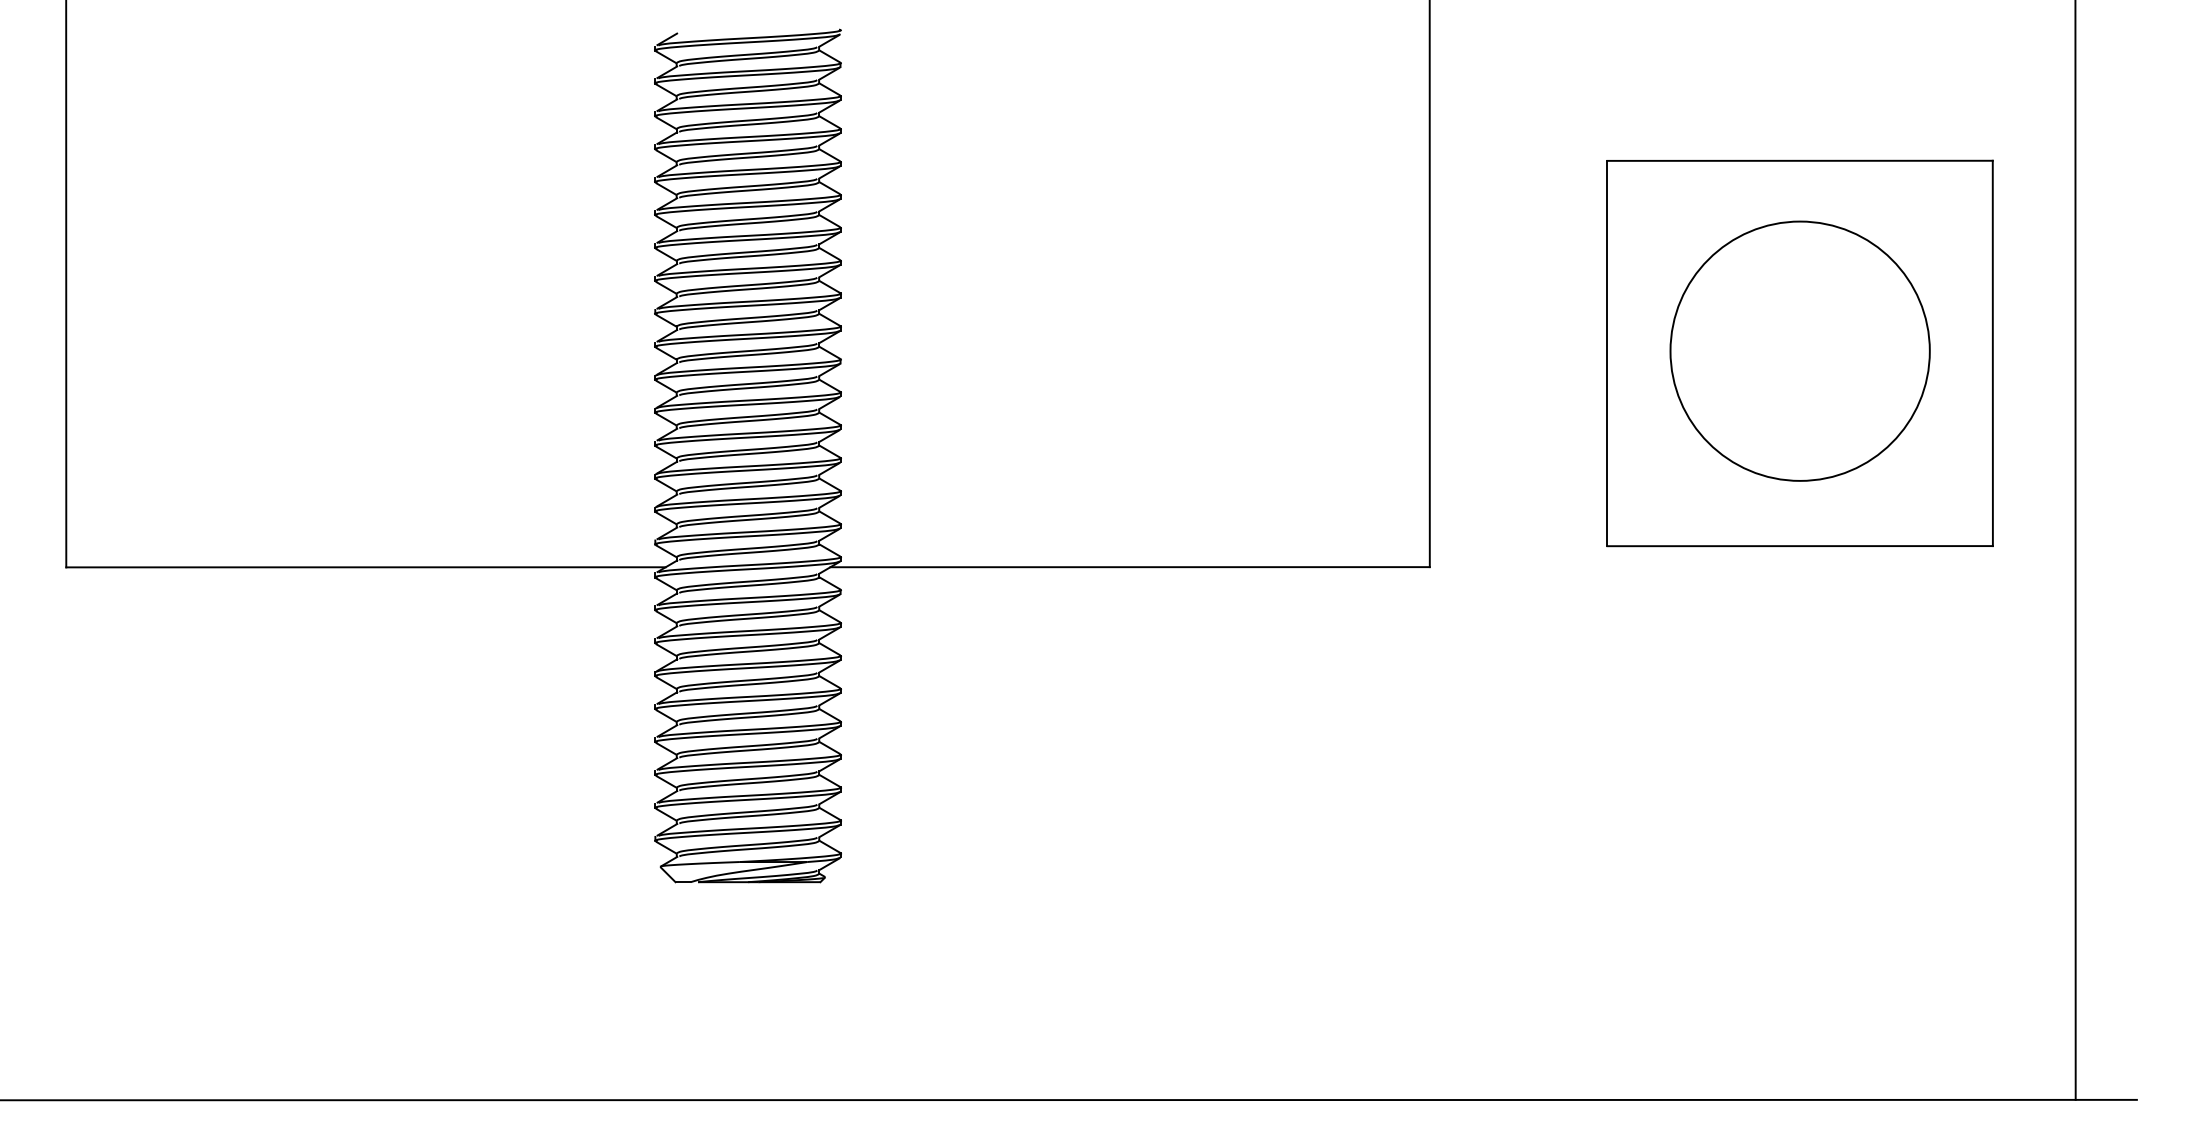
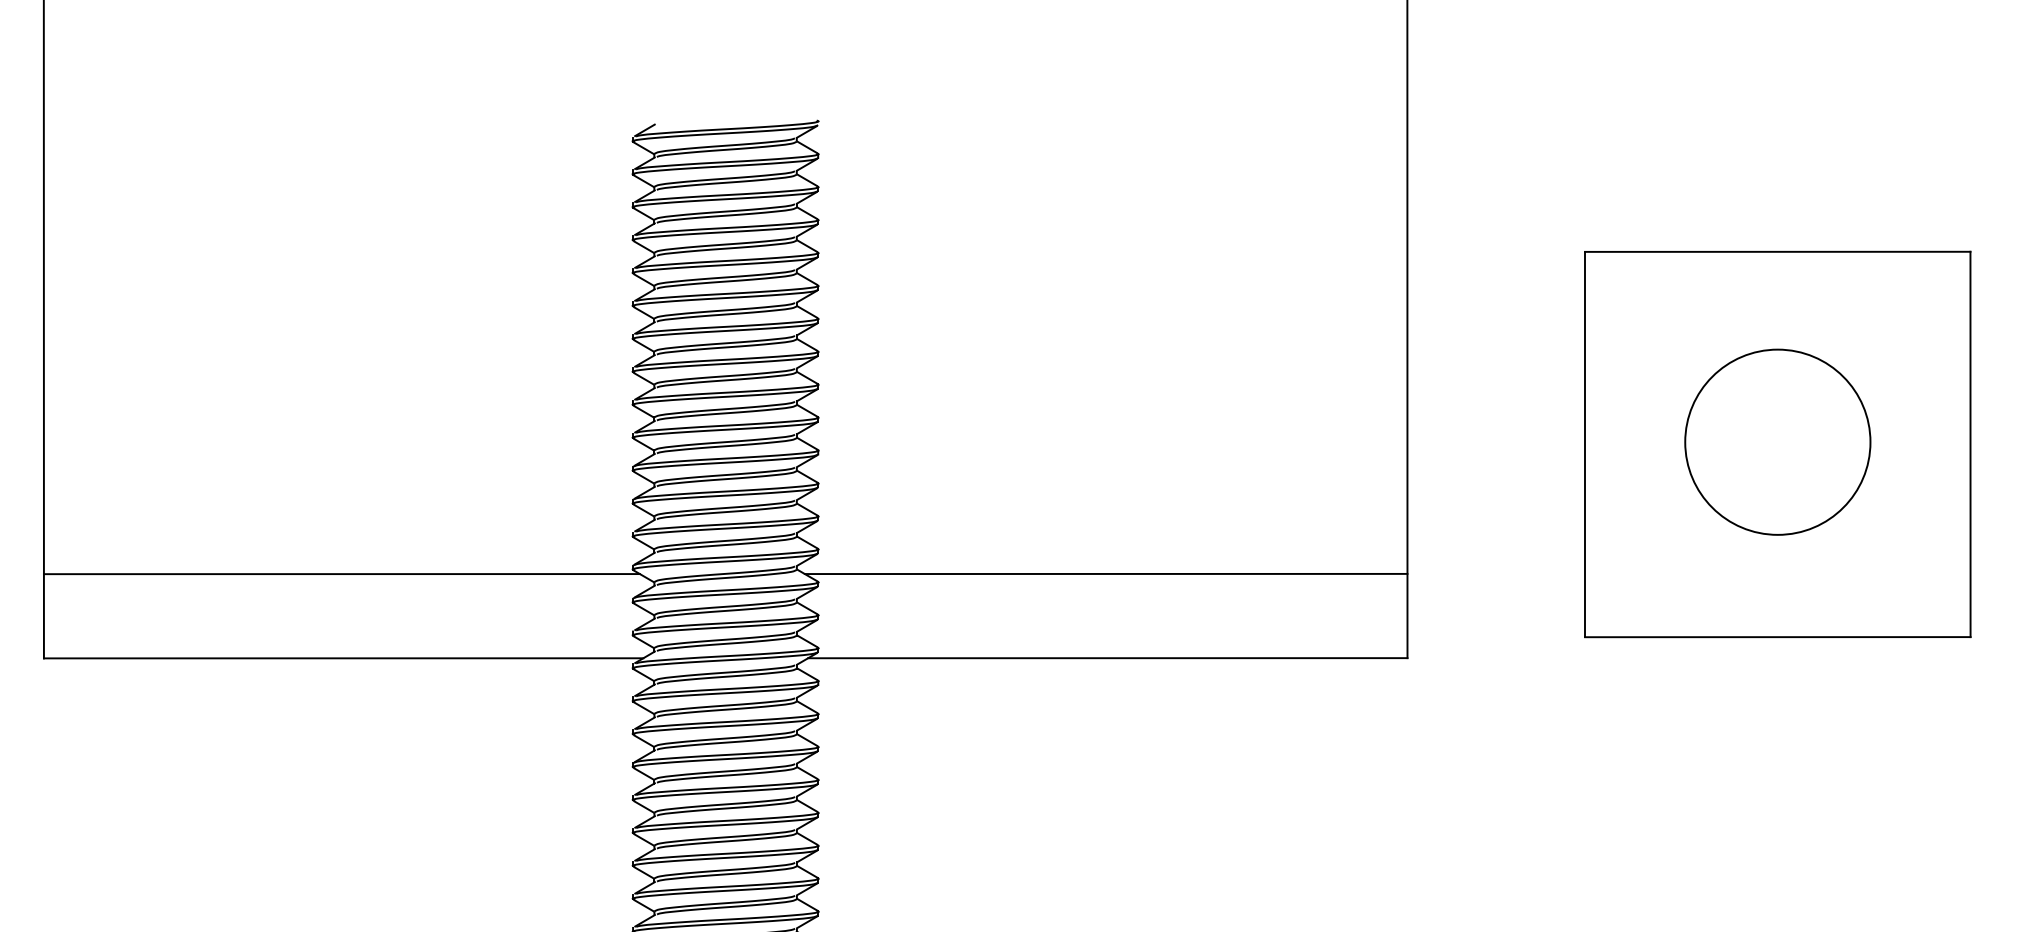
circle: (1799, 350) -> (1777, 441), size x0.71
line: (1128, 482) -> (1106, 573), added
line: (364, 483) -> (342, 574), added

